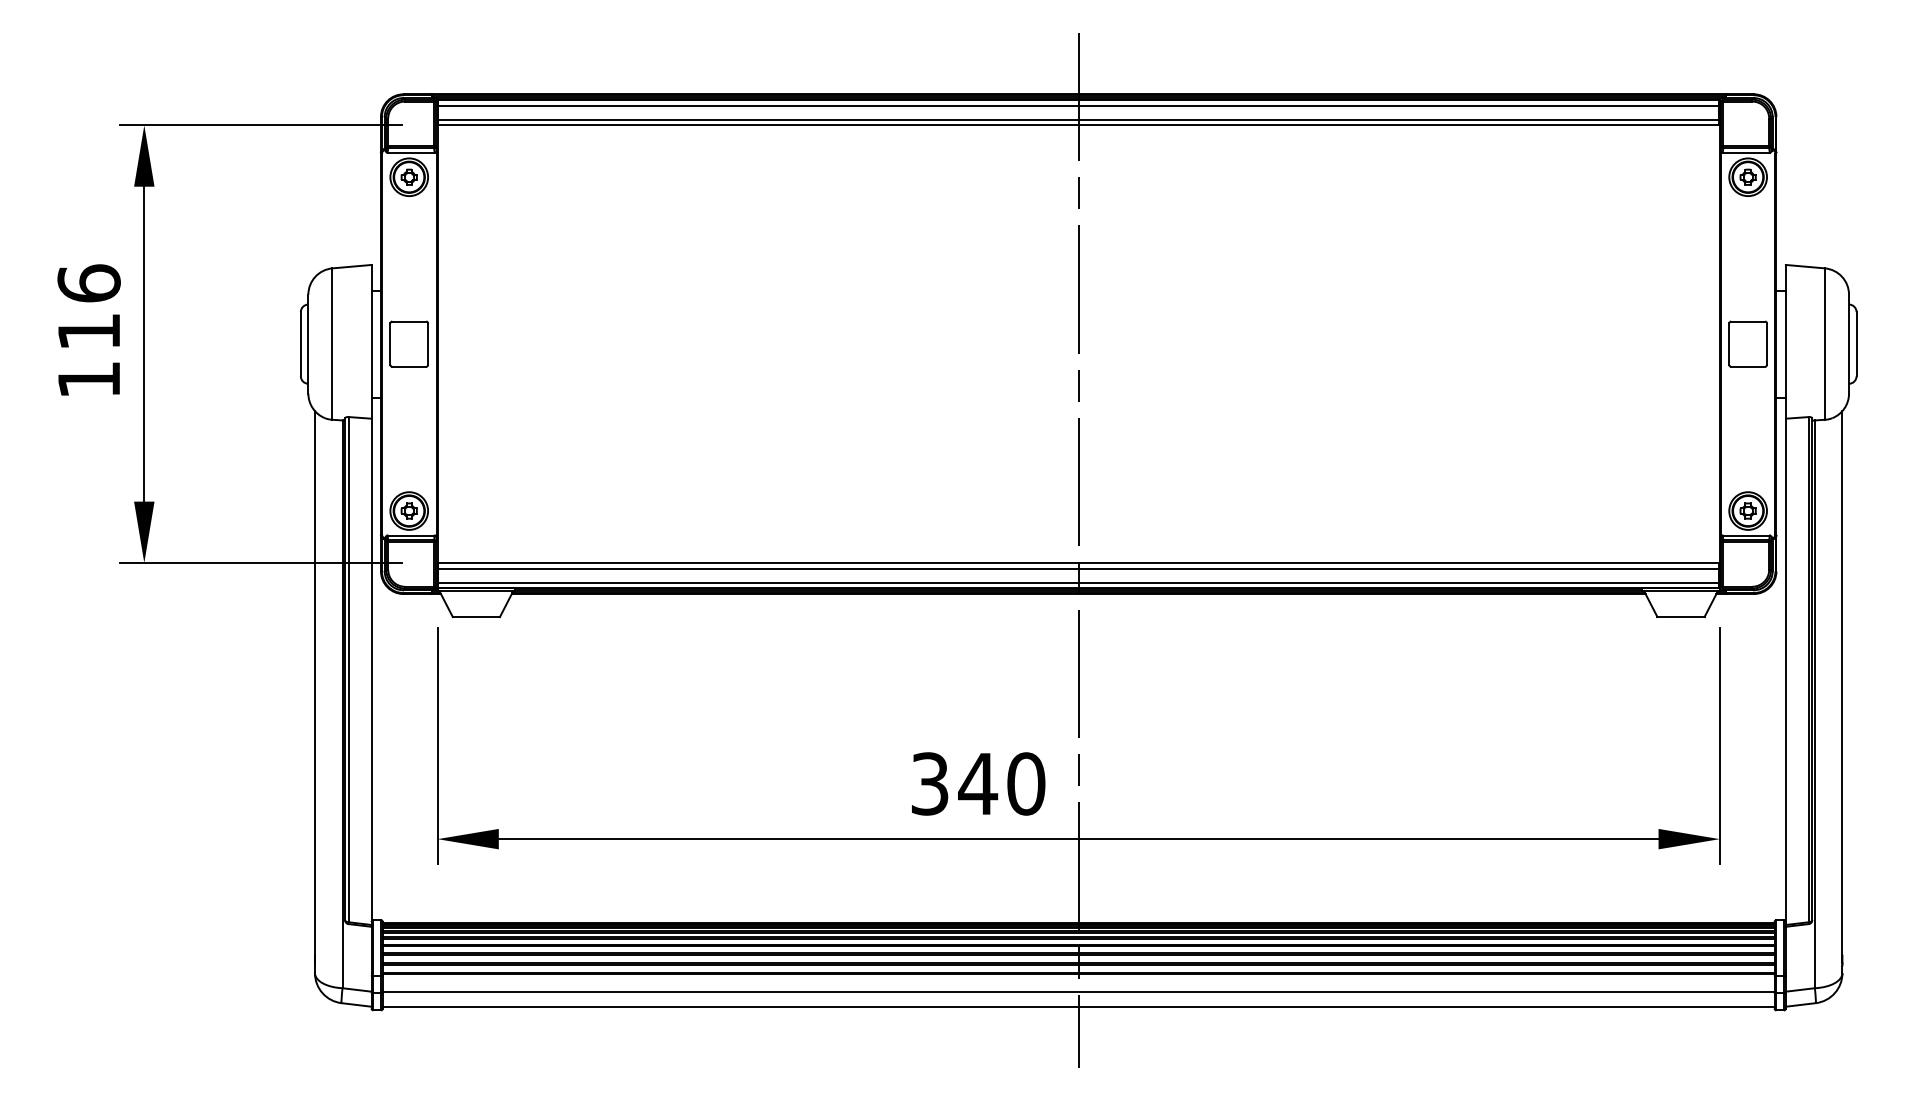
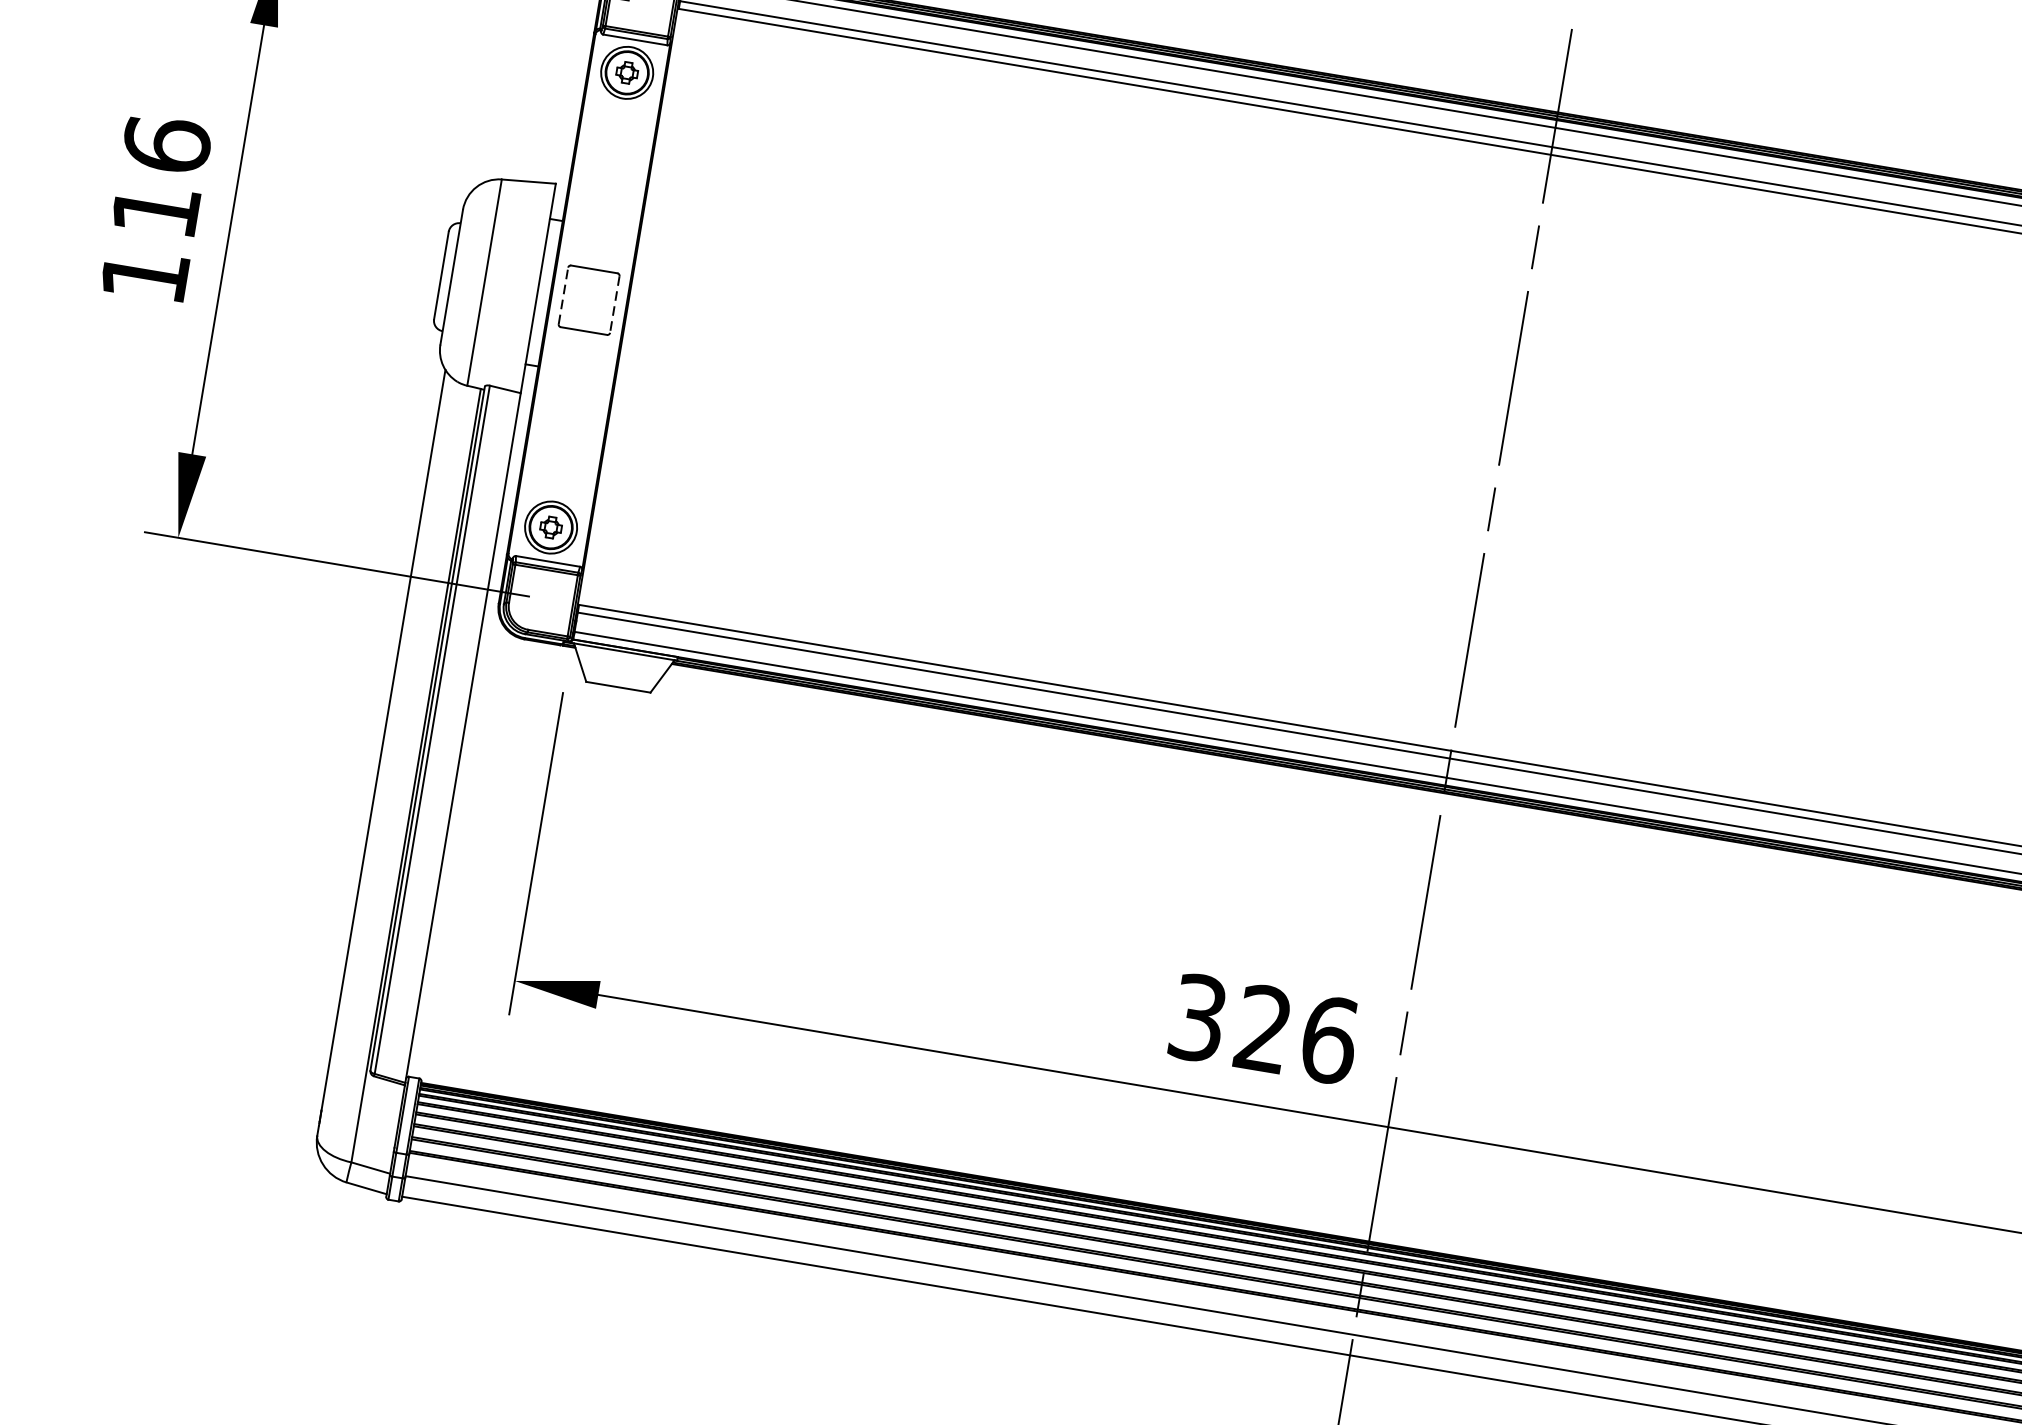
line: (390, 344) -> (563, 296), solid -> dashed
line: (428, 344) -> (615, 305), solid -> dashed
text: (1001, 783) -> (1295, 1033), 340 -> 326

